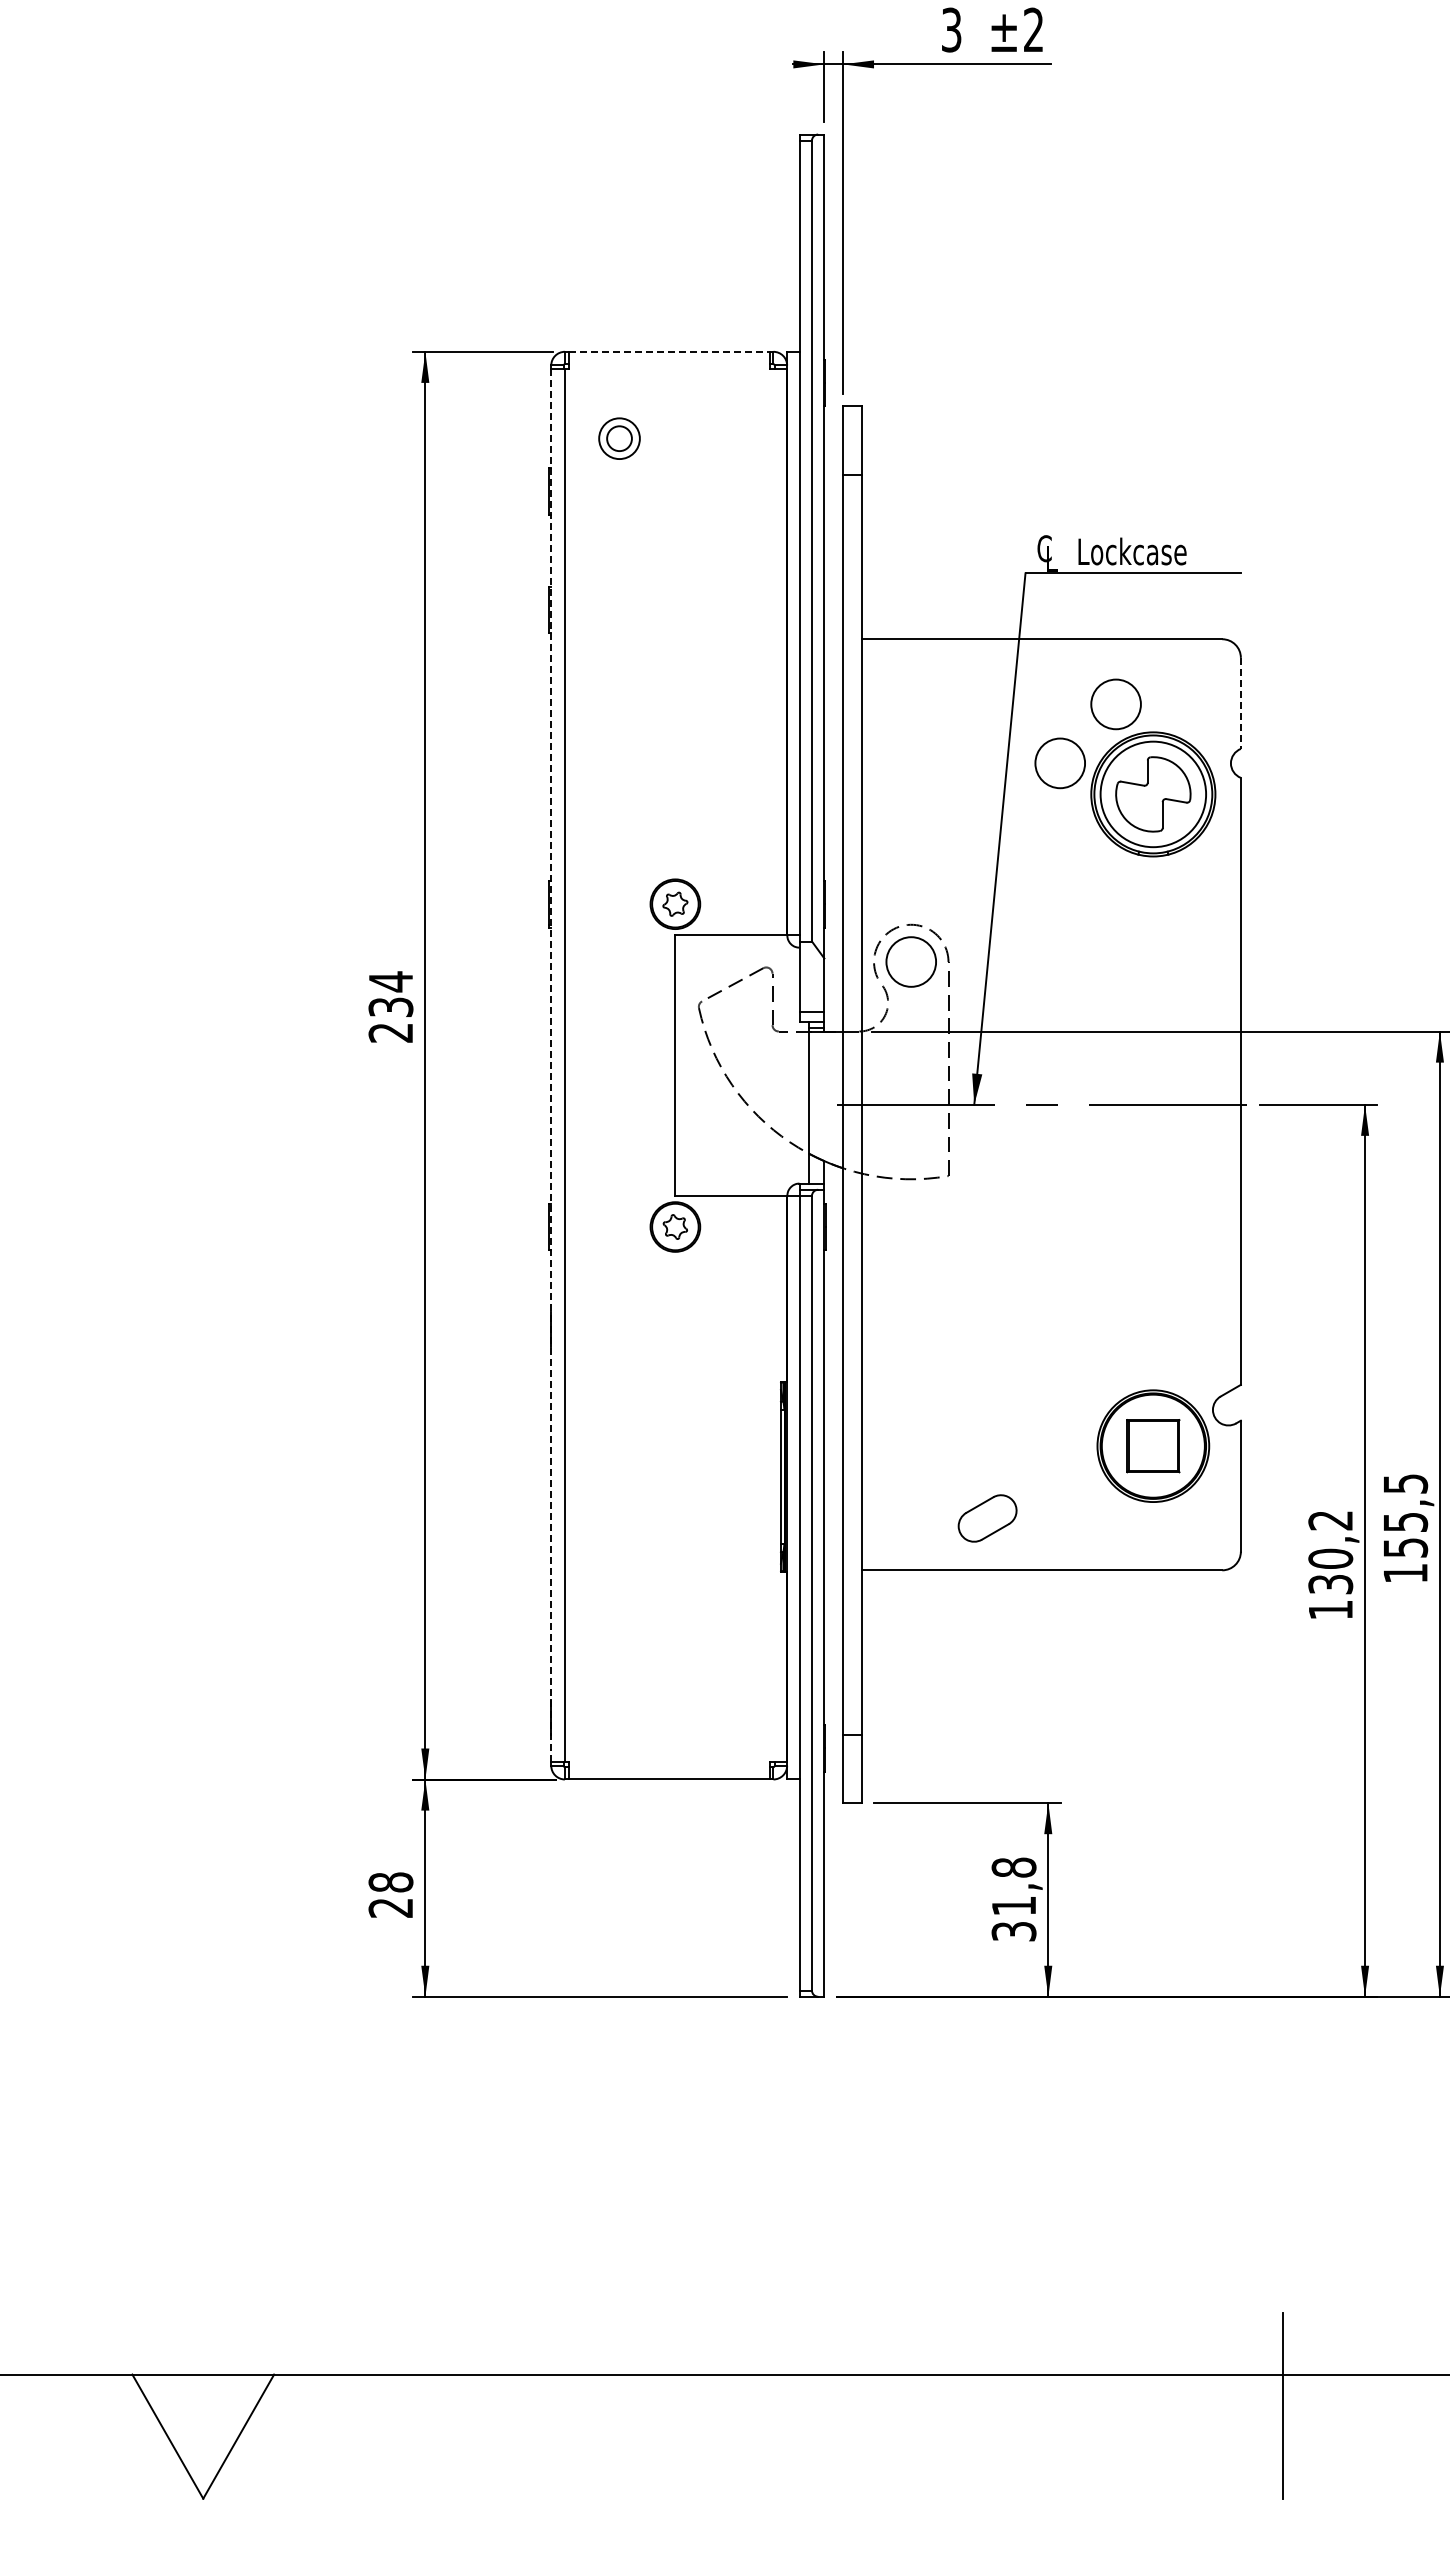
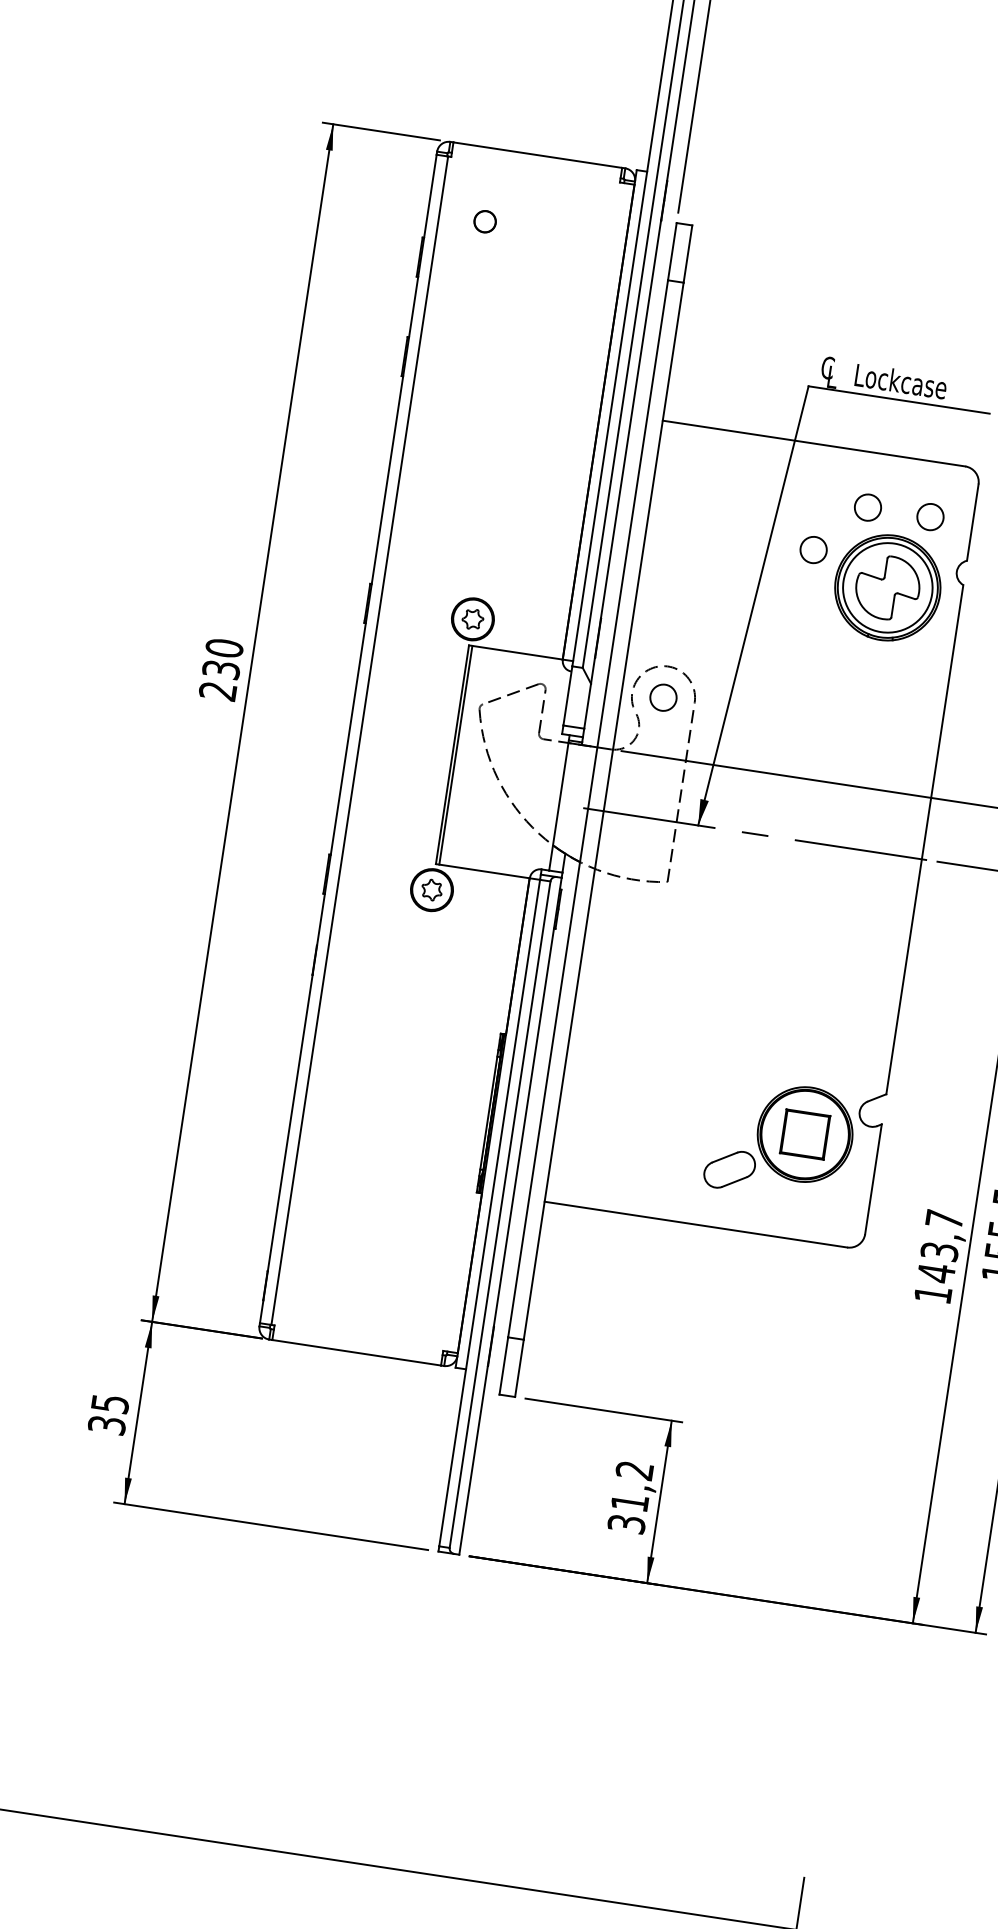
line: (669, 351) -> (538, 154), dashed -> solid
circle: (619, 438) -> (485, 221), size x0.62
circle: (1115, 703) -> (867, 506), size x0.62
line: (1240, 703) -> (972, 522), dashed -> solid
circle: (1190, 704) -> (930, 517), added
circle: (1059, 762) -> (813, 549), size x0.62
circle: (910, 961) -> (662, 697), size x0.62
text: (390, 981) -> (224, 648), 234 -> 230
line: (679, 1065) -> (455, 755), added
line: (551, 1066) -> (348, 739), dashed -> solid
part: (987, 1518) -> (729, 1169), moved
text: (1330, 1553) -> (940, 1247), 130,2 -> 143,7
text: (1013, 1867) -> (634, 1470), 31,8 -> 31,2
text: (390, 1894) -> (108, 1413), 28 -> 35

